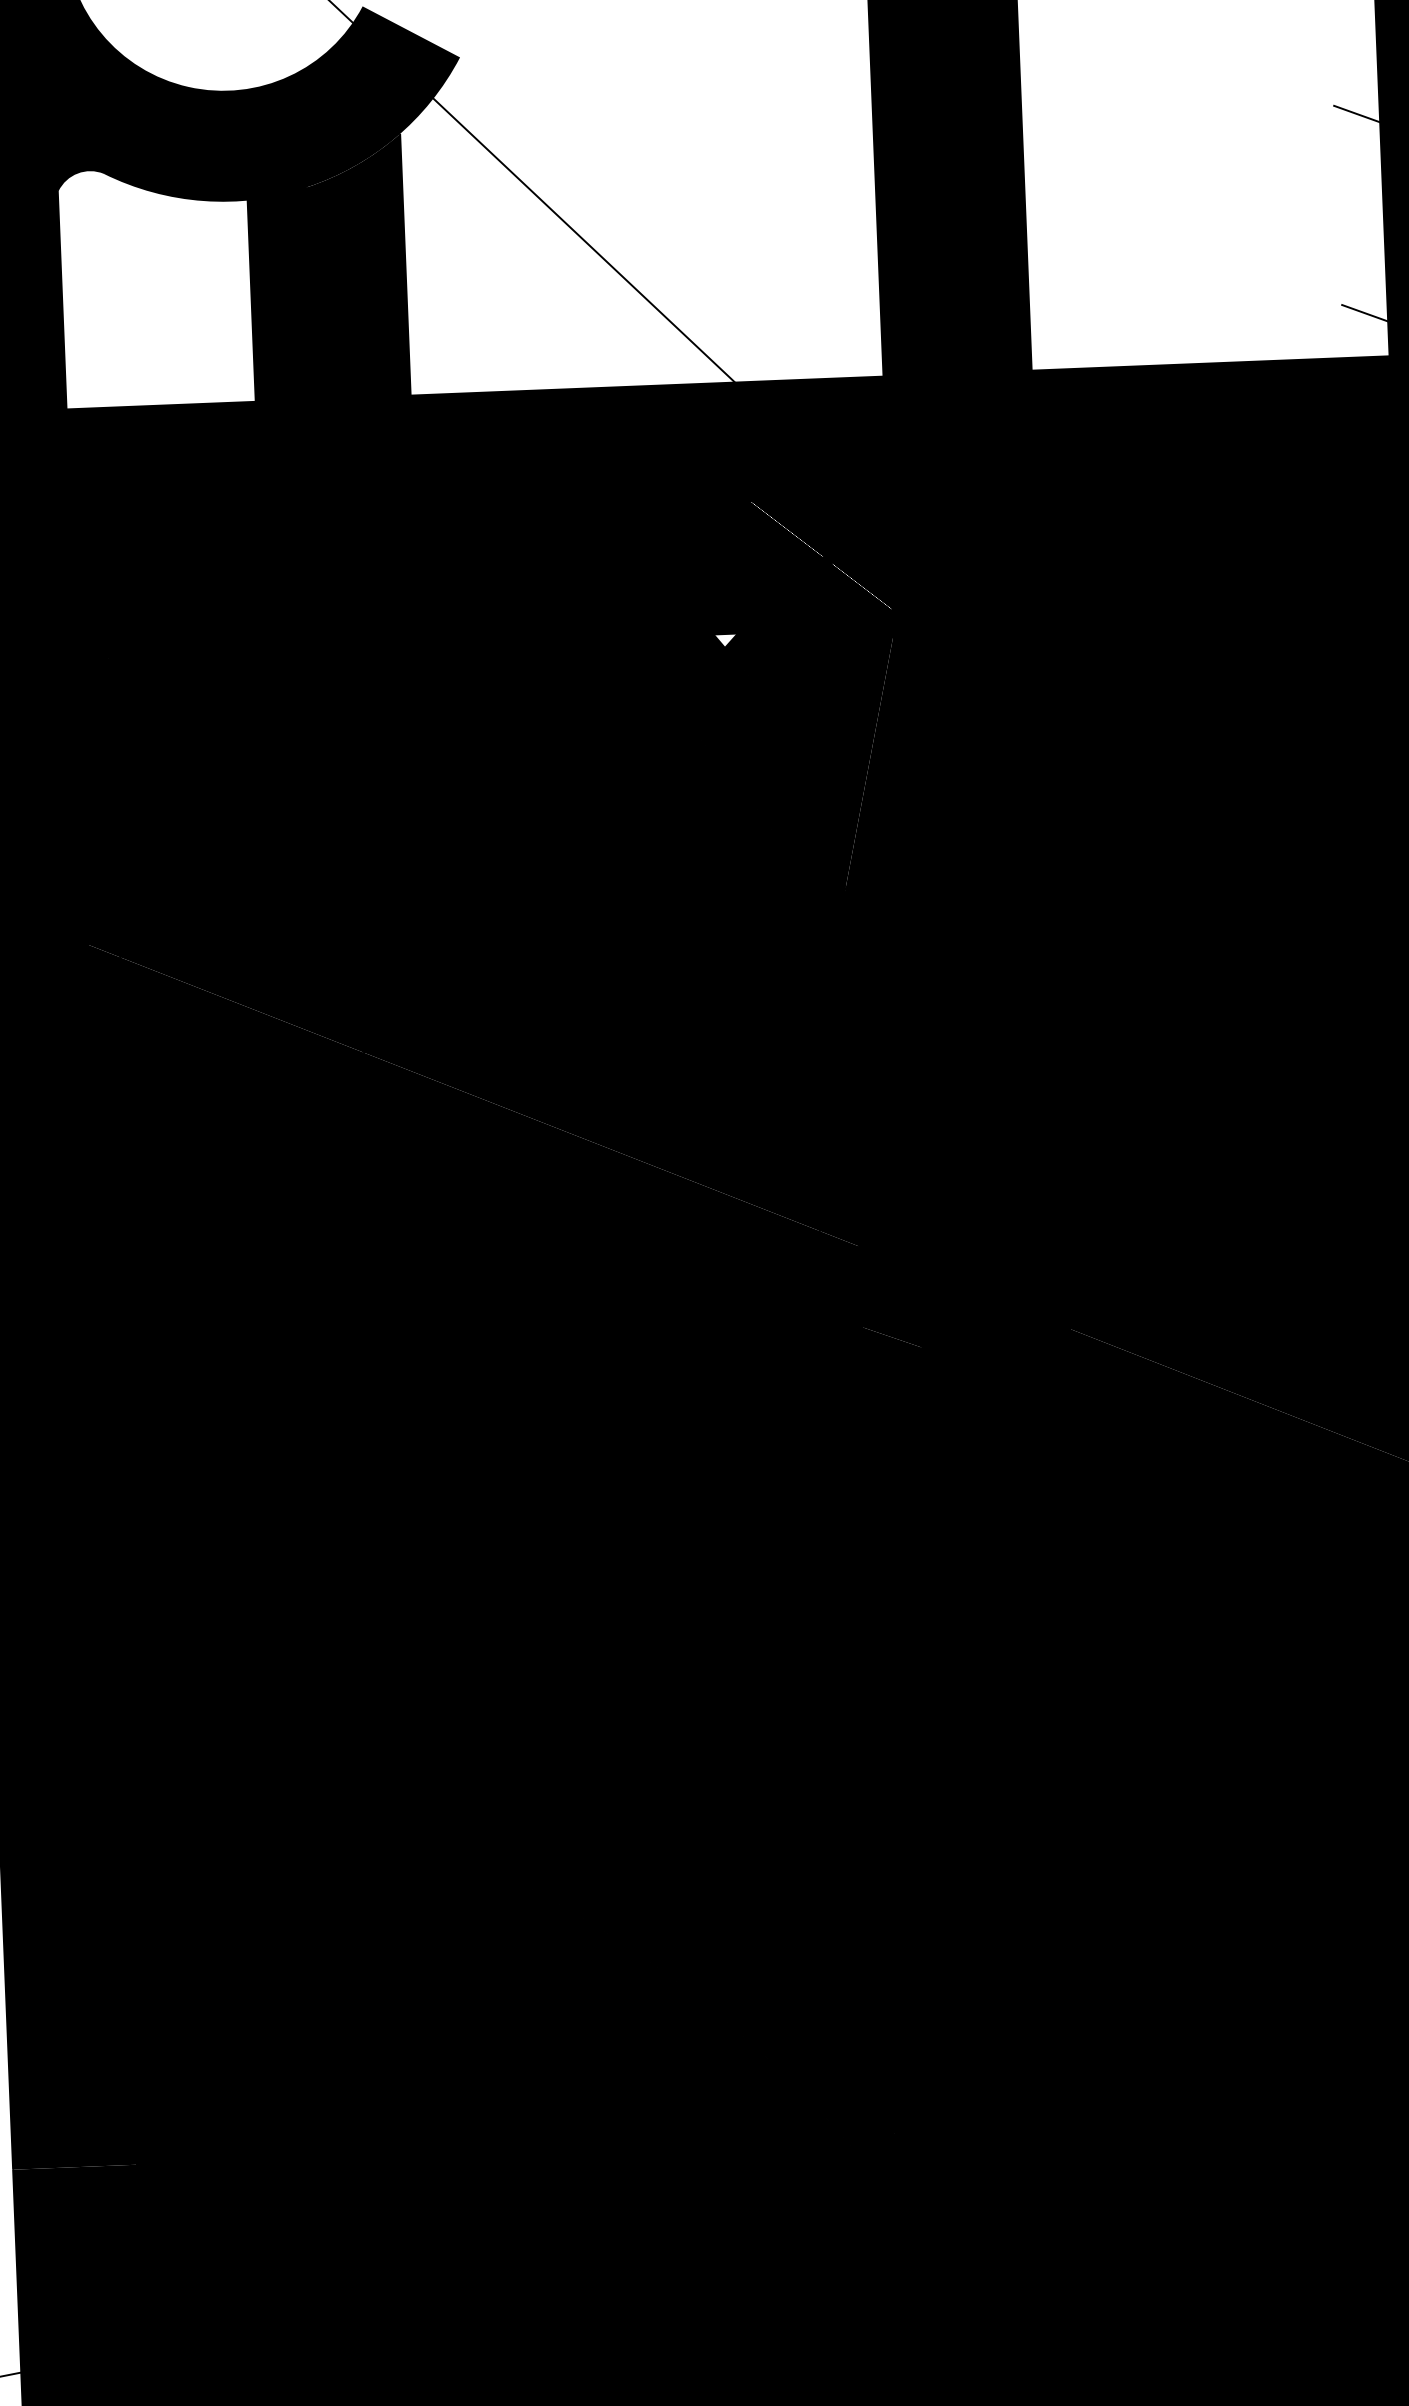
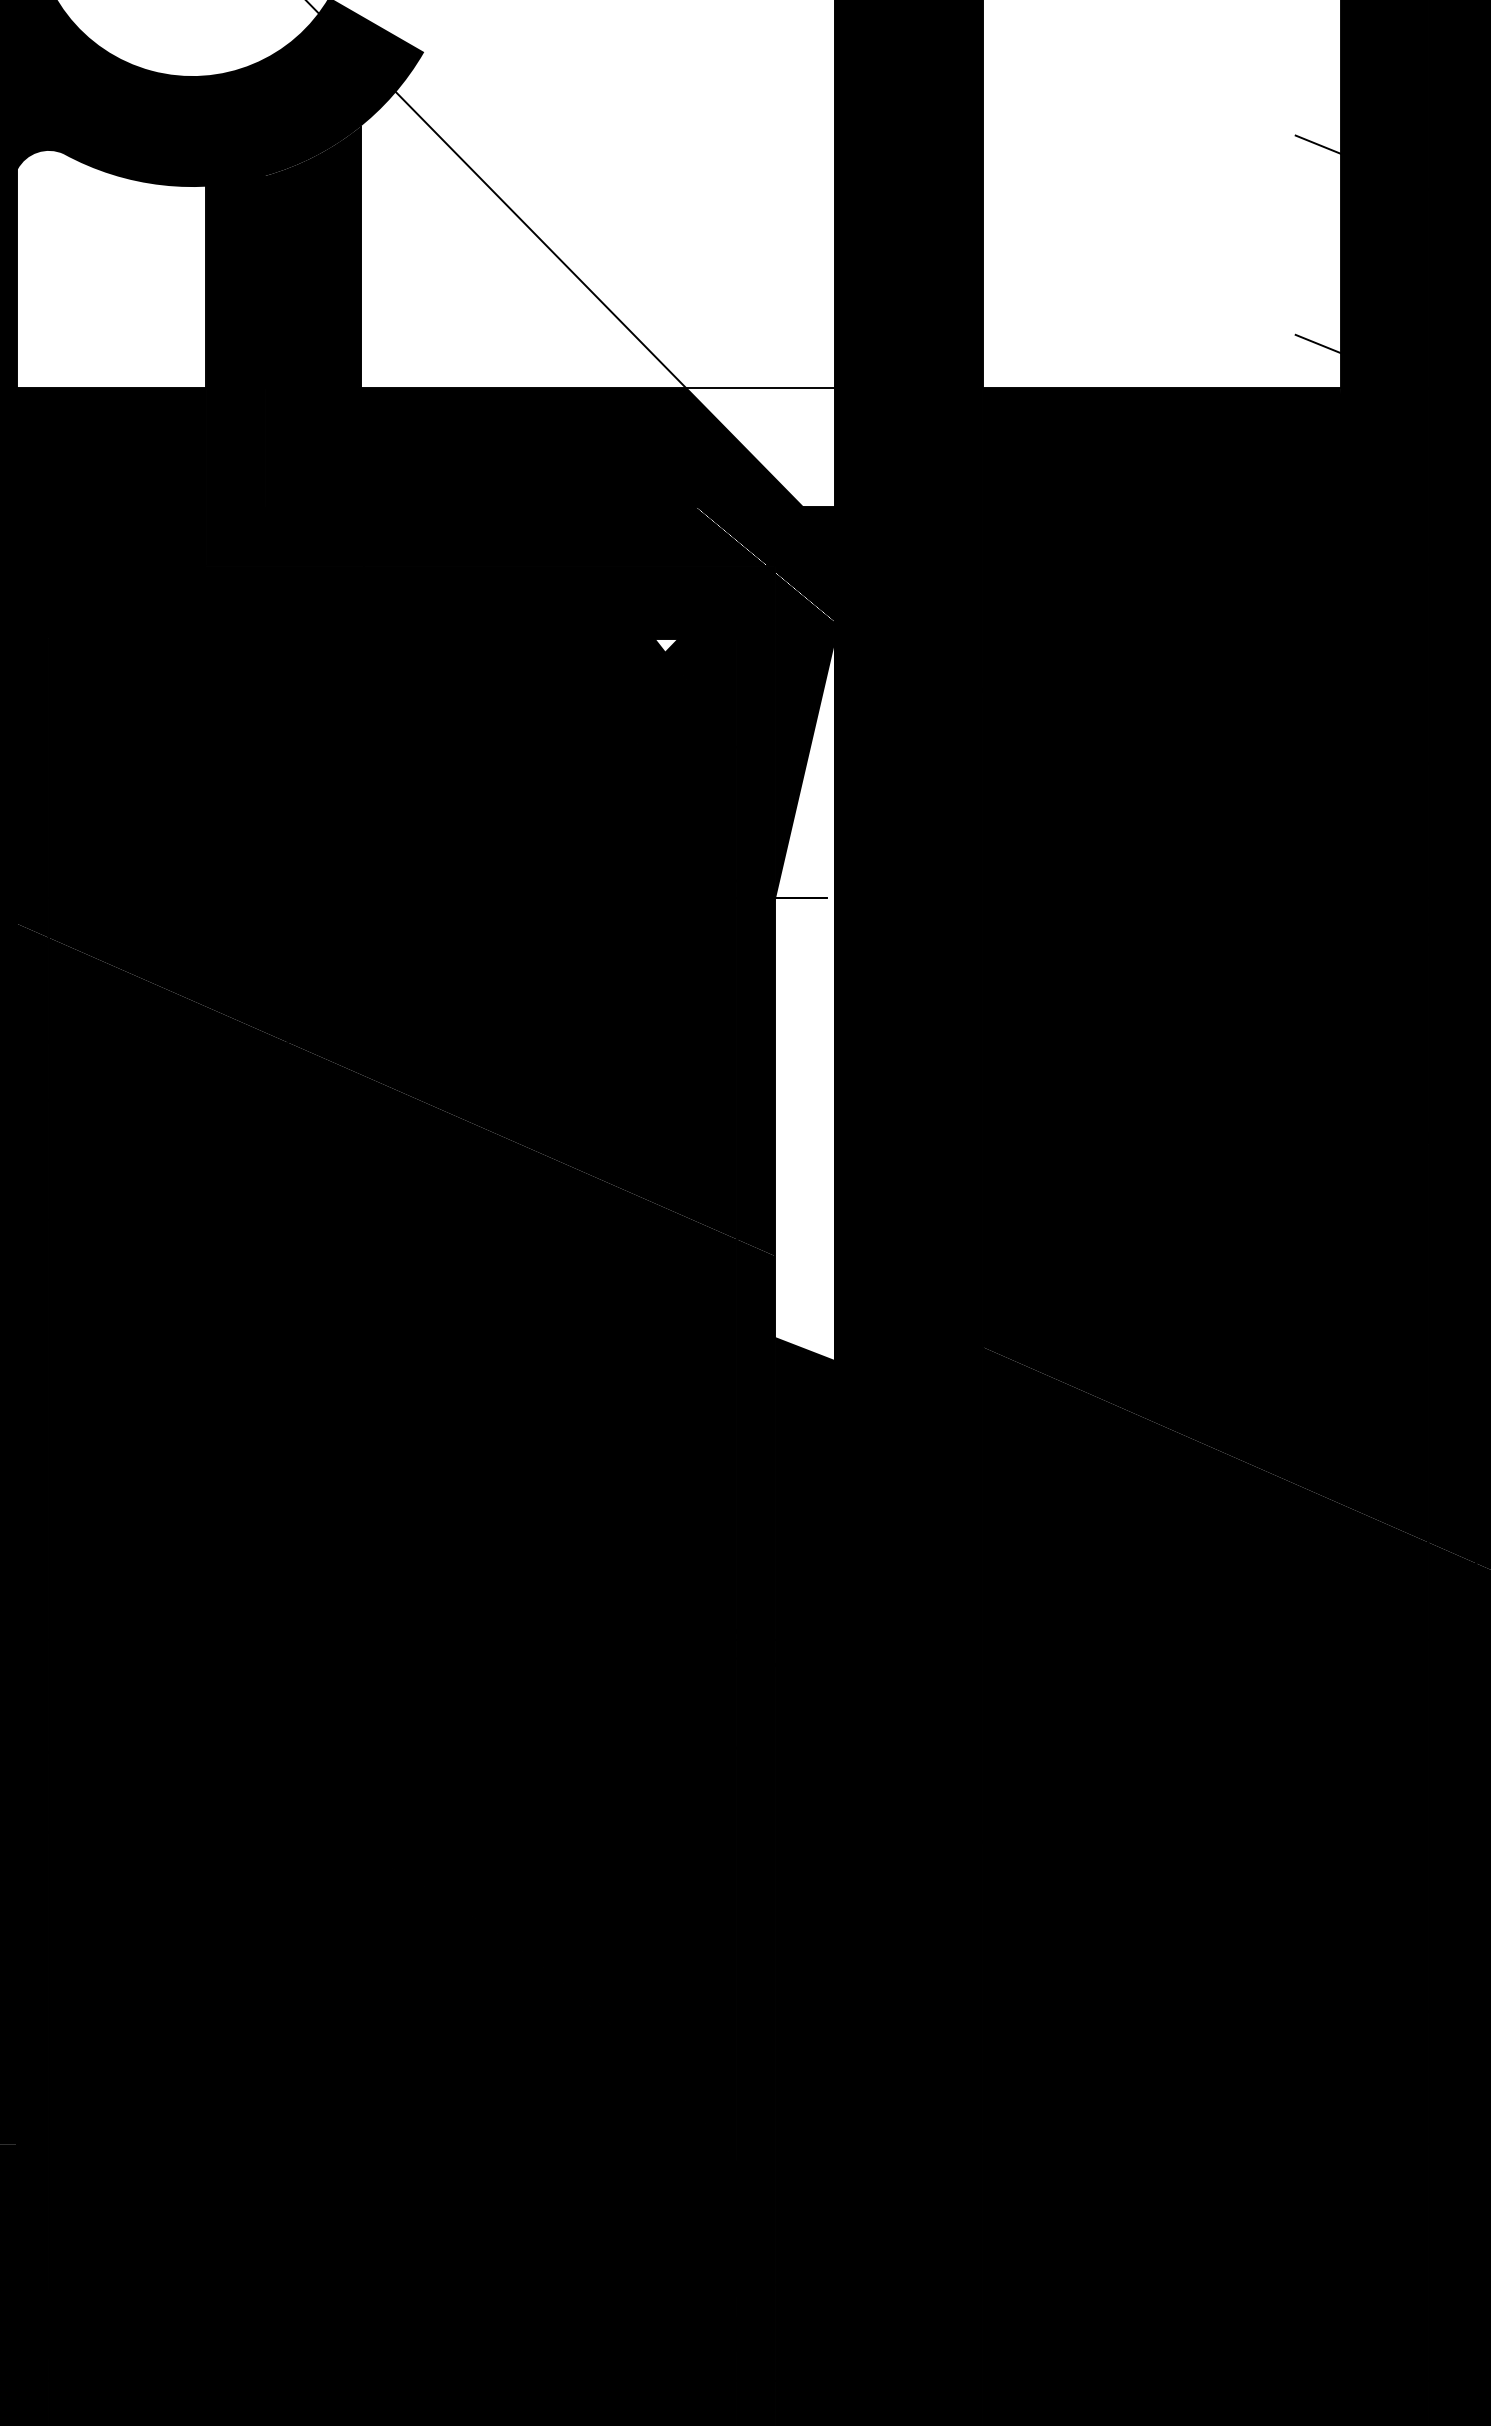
fill: (811, 439) -> (760, 447), removed
fill: (878, 991) -> (804, 1002), removed

